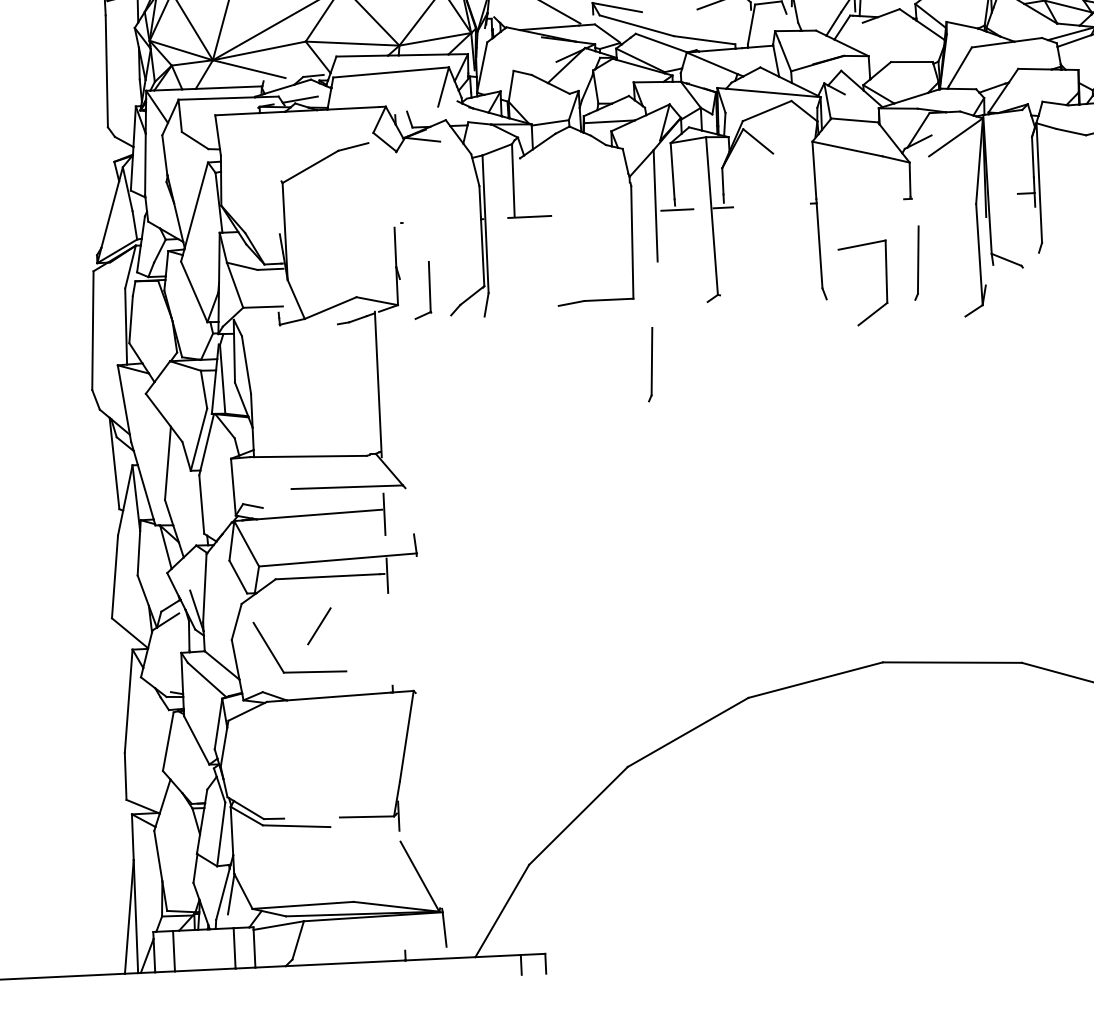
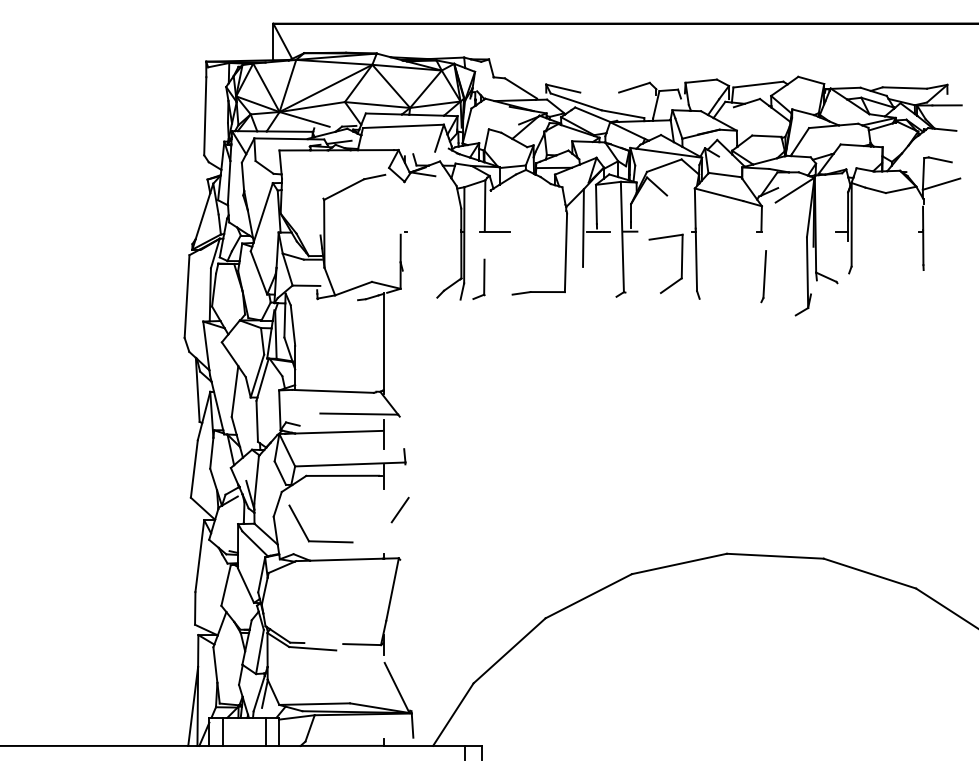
part: (885, 281) -> (681, 263), moved
part: (421, 289) -> (478, 278), moved
part: (650, 364) -> (574, 338), removed
line: (318, 625) -> (399, 509), moved

